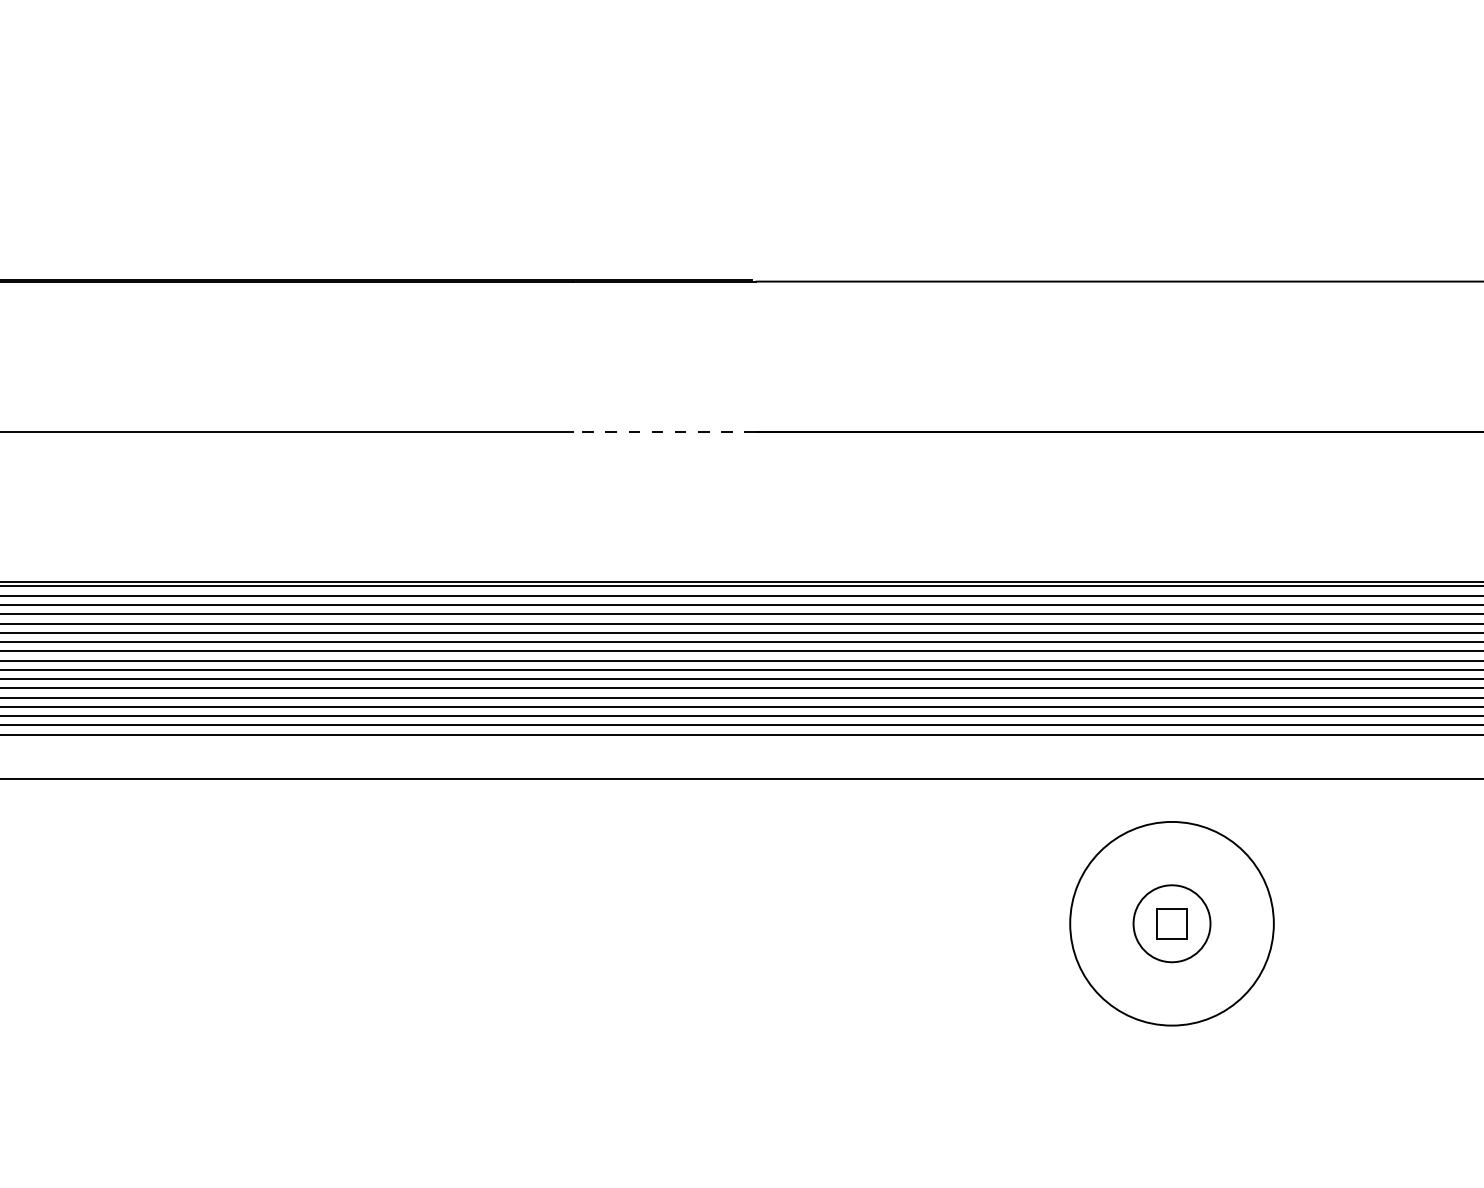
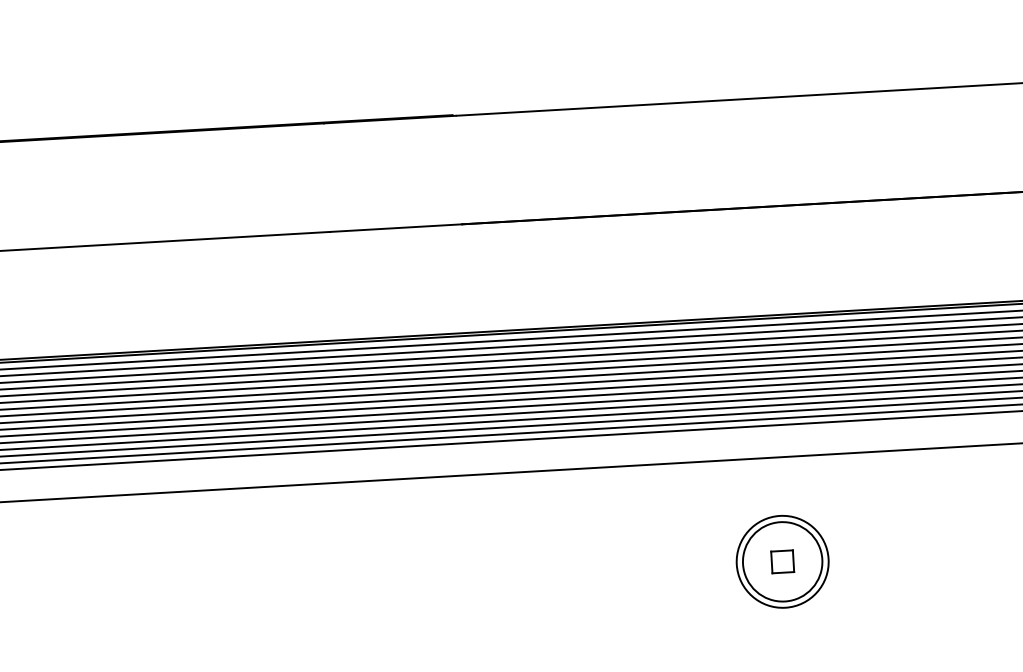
line: (664, 432) -> (396, 228), dashed -> solid
circle: (1171, 923) -> (782, 561), size x0.62
circle: (1172, 923) -> (783, 561), size x1.43

